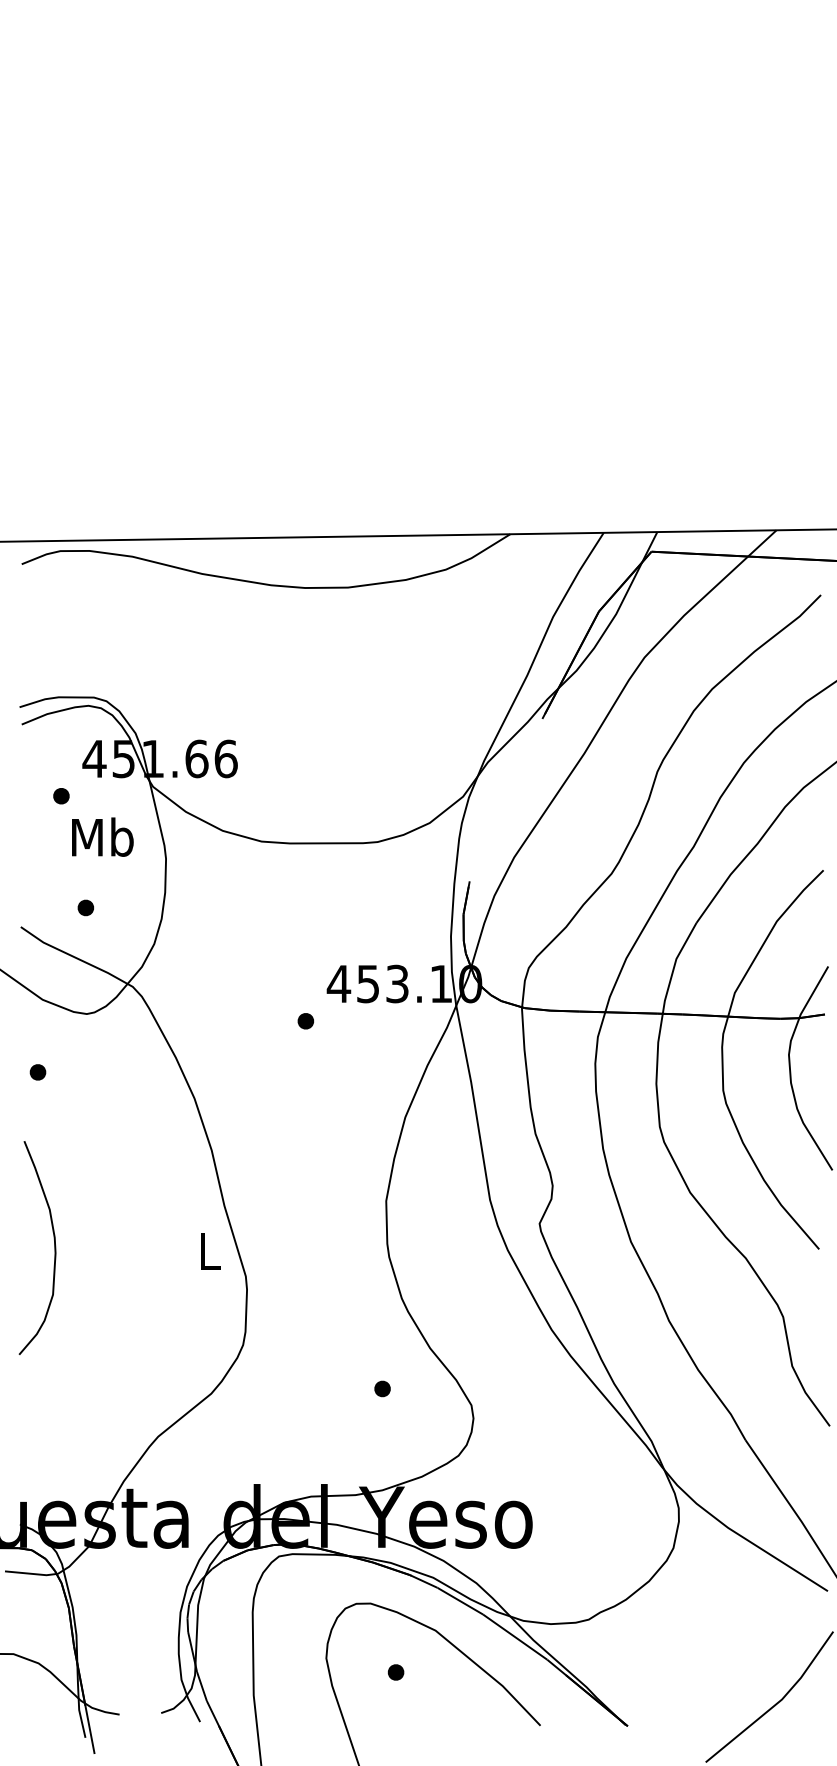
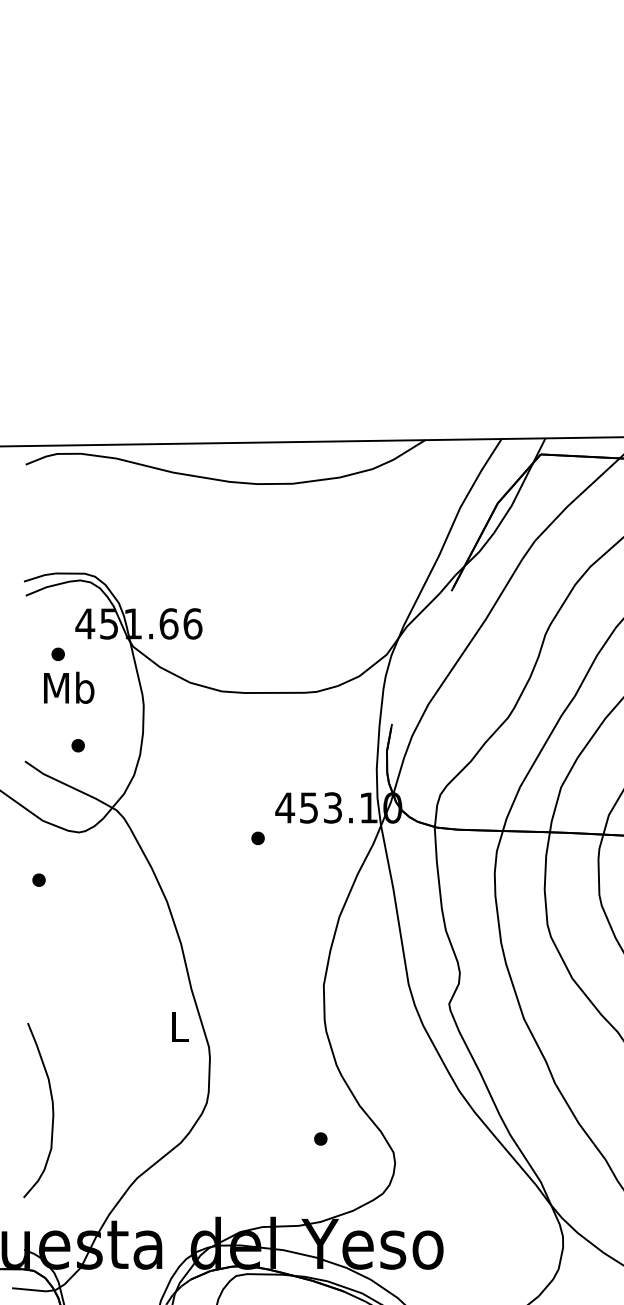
text: (102, 836) -> (68, 687), moved
curve: (54, 1247) -> (52, 1110), moved

